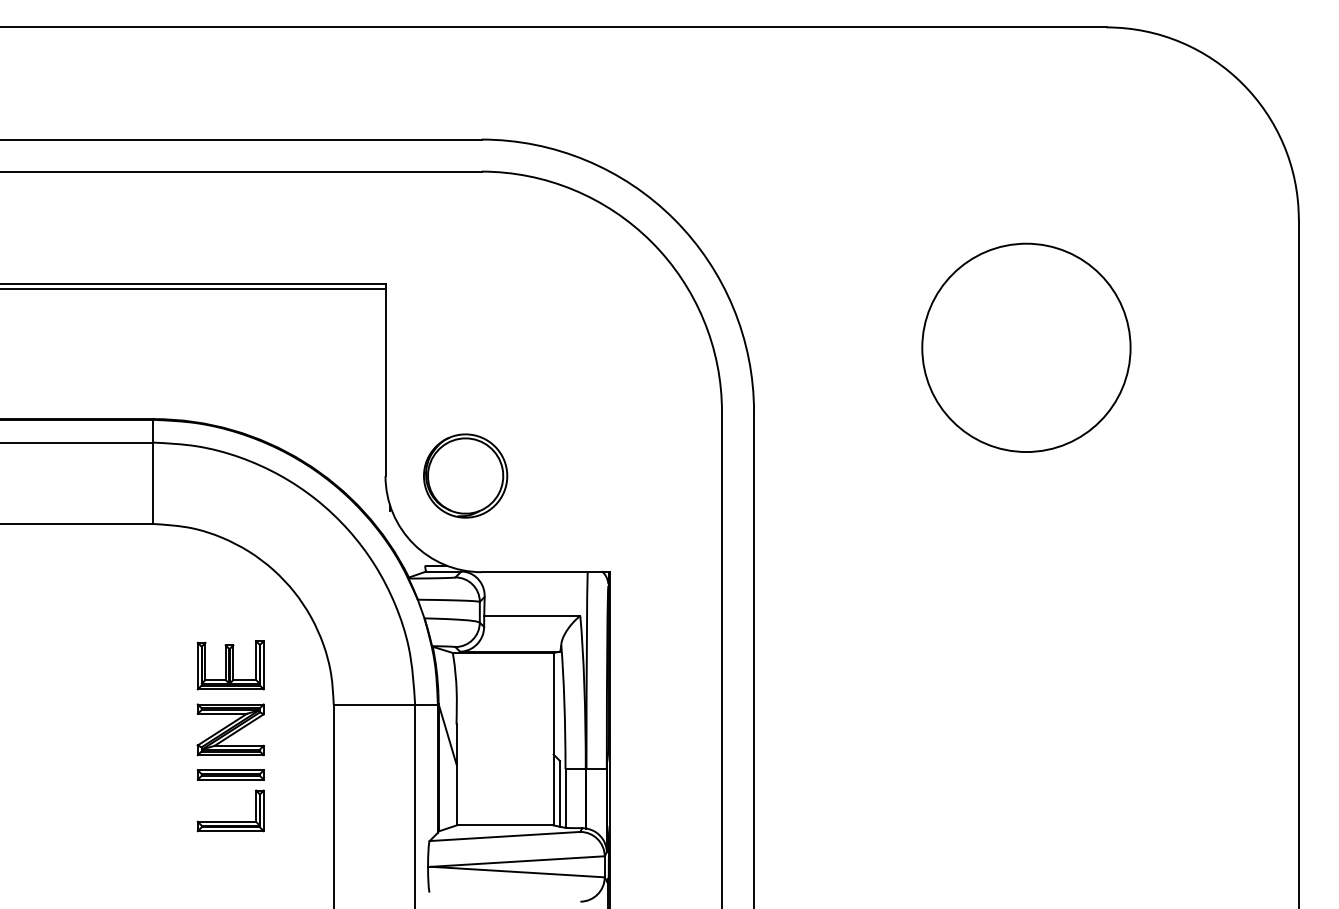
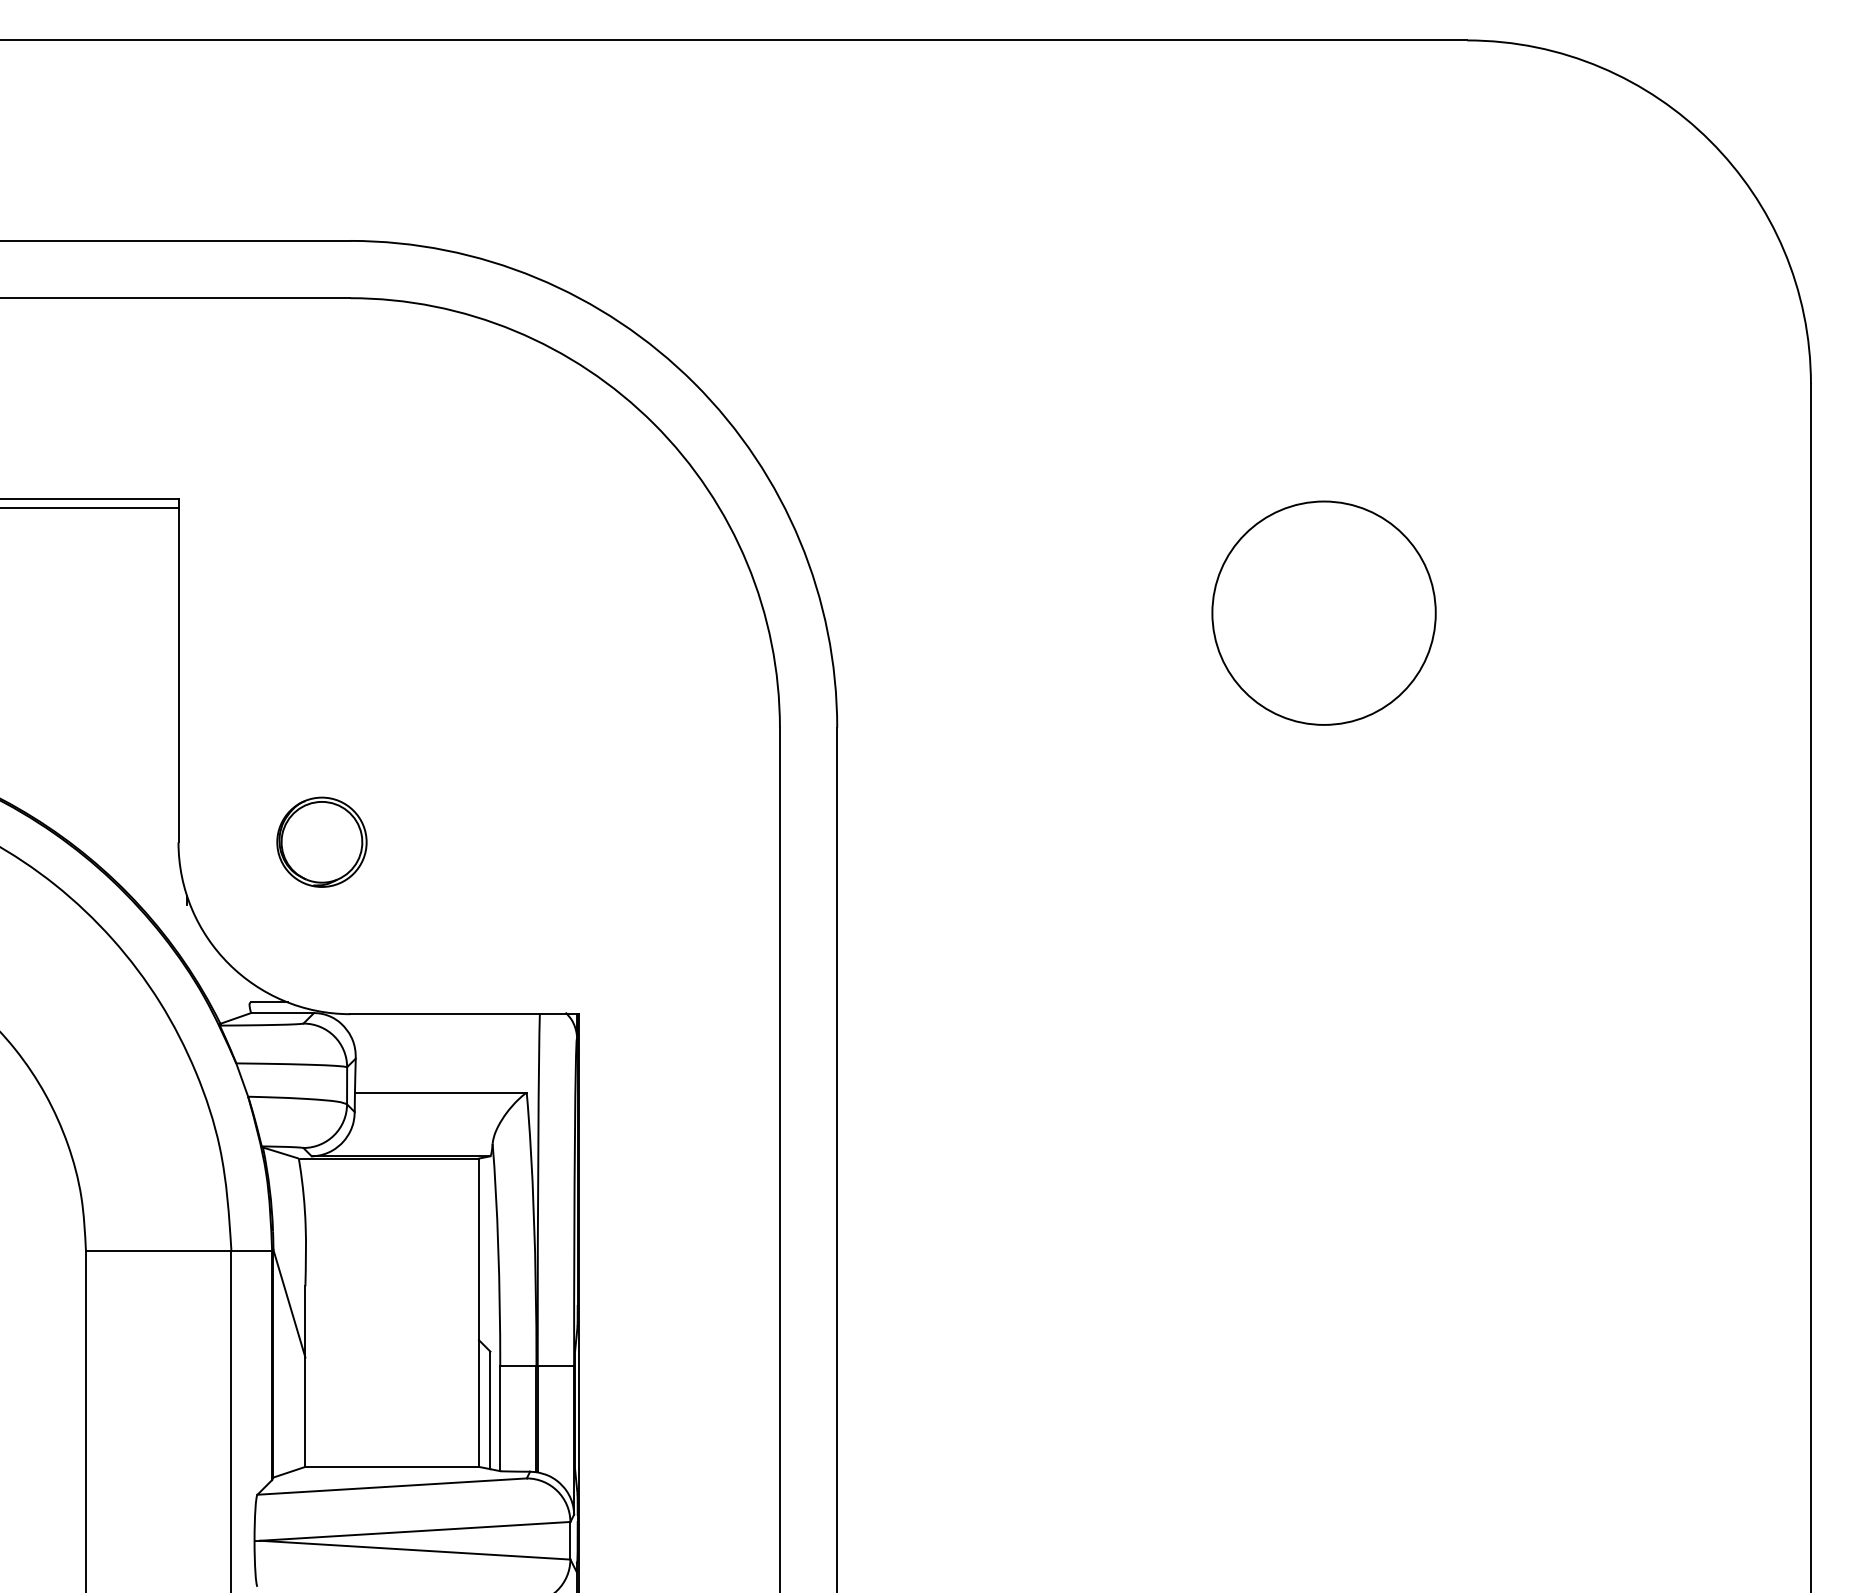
circle: (1026, 347) -> (1324, 612), size x0.6
part: (465, 475) -> (321, 841), size x0.6

